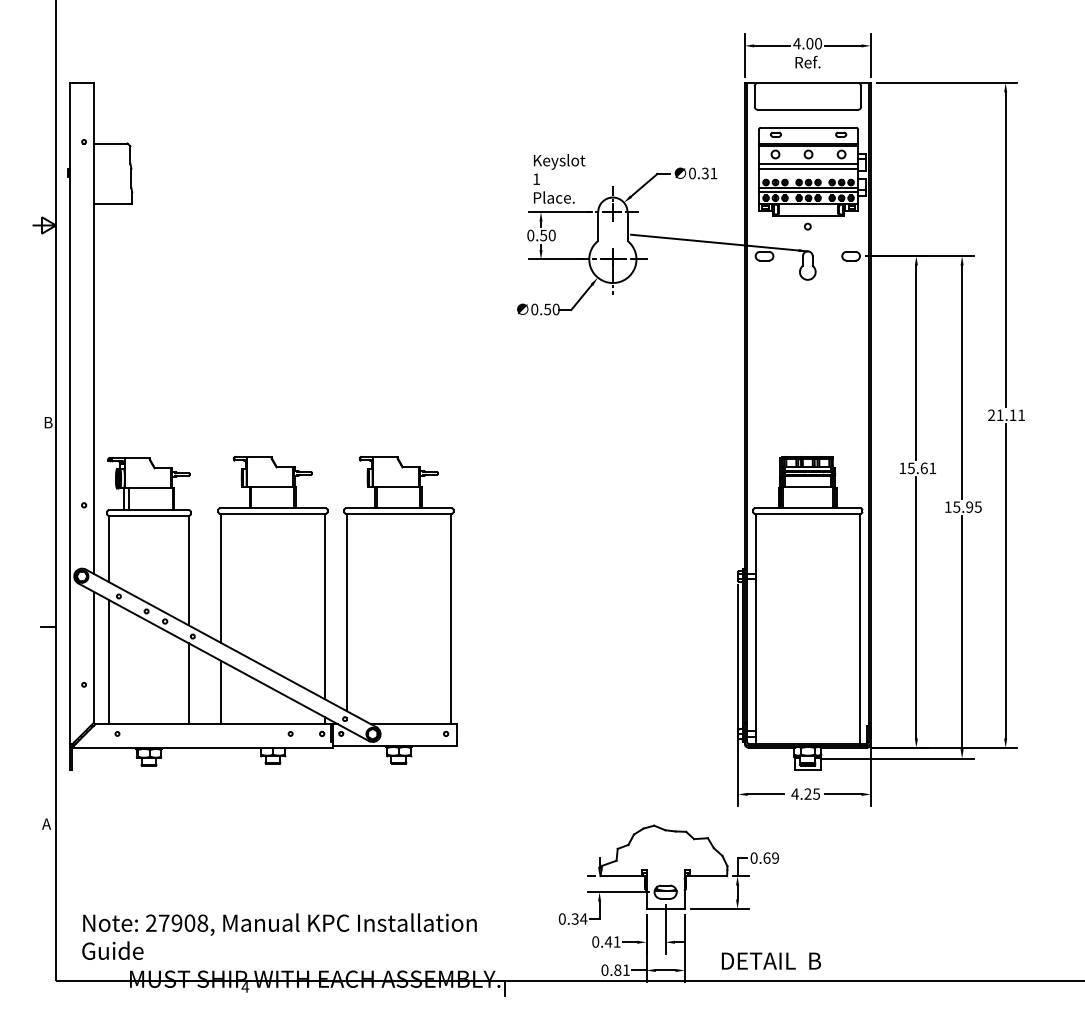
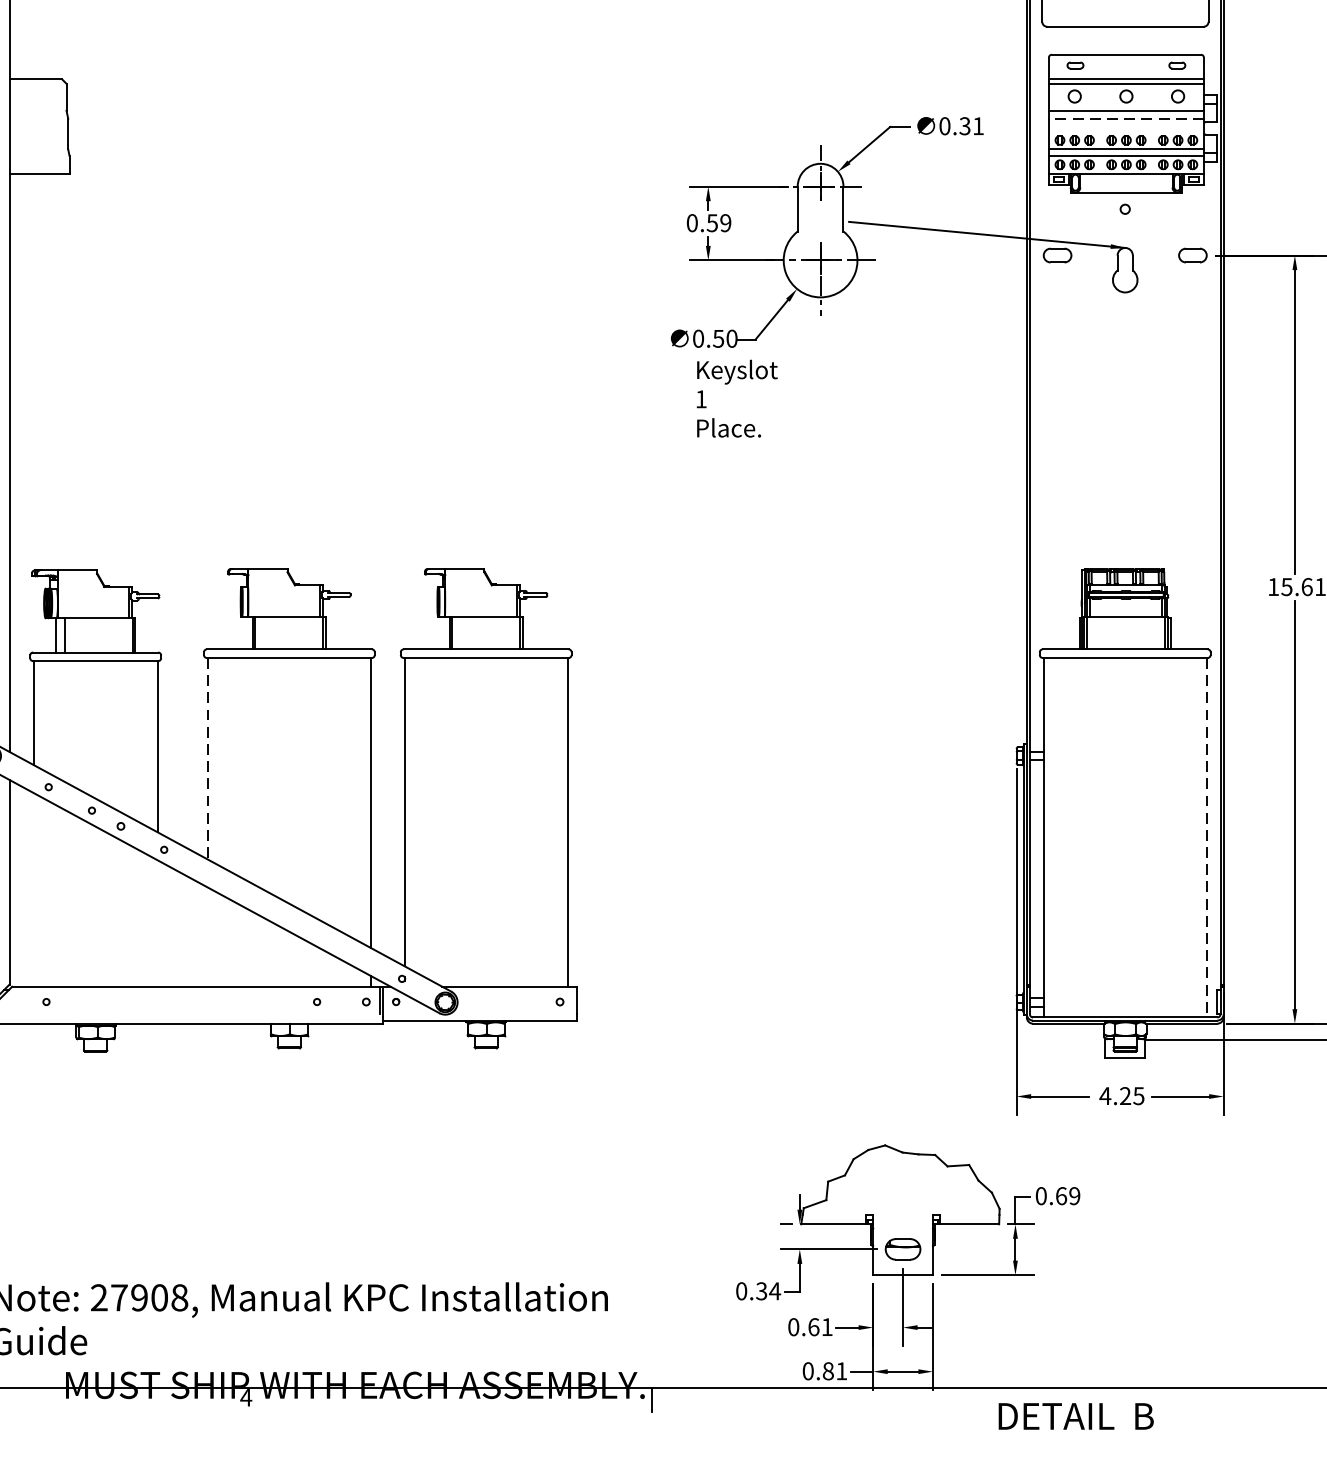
line: (808, 168) -> (1126, 118), solid -> dashed
text: (559, 178) -> (737, 398), moved
text: (551, 235) -> (724, 223), 0.50 -> 0.59
line: (220, 578) -> (207, 759), solid -> dashed
line: (860, 629) -> (1207, 838), solid -> dashed
line: (109, 662) -> (33, 890), removed
line: (188, 683) -> (157, 923), removed
line: (220, 692) -> (207, 937), removed
text: (607, 941) -> (812, 1326), 0.41 -> 0.61
text: (771, 960) -> (1076, 1415), moved

